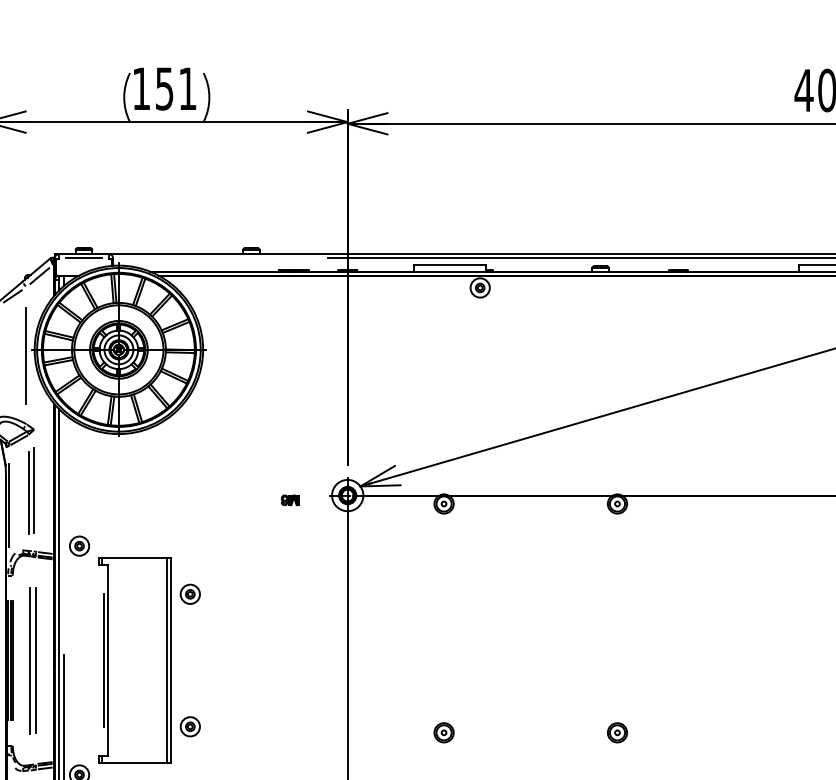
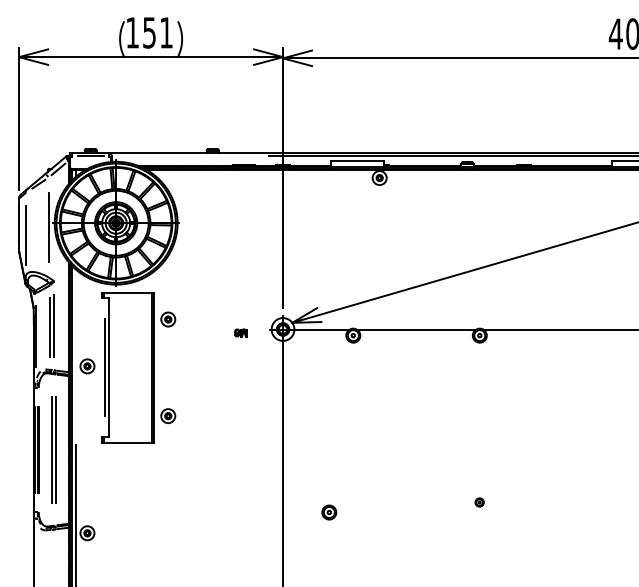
part: (149, 660) -> (138, 367), moved
part: (444, 732) -> (329, 512), moved
part: (617, 732) -> (479, 502), size x0.6

